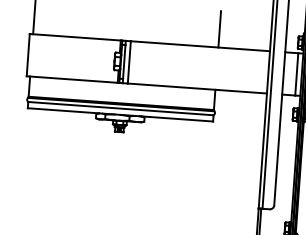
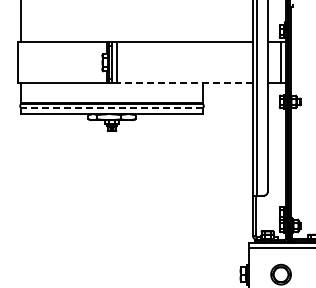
line: (219, 28) -> (202, 23), removed
line: (196, 88) -> (184, 83), solid -> dashed
line: (121, 108) -> (112, 108), solid -> dashed

